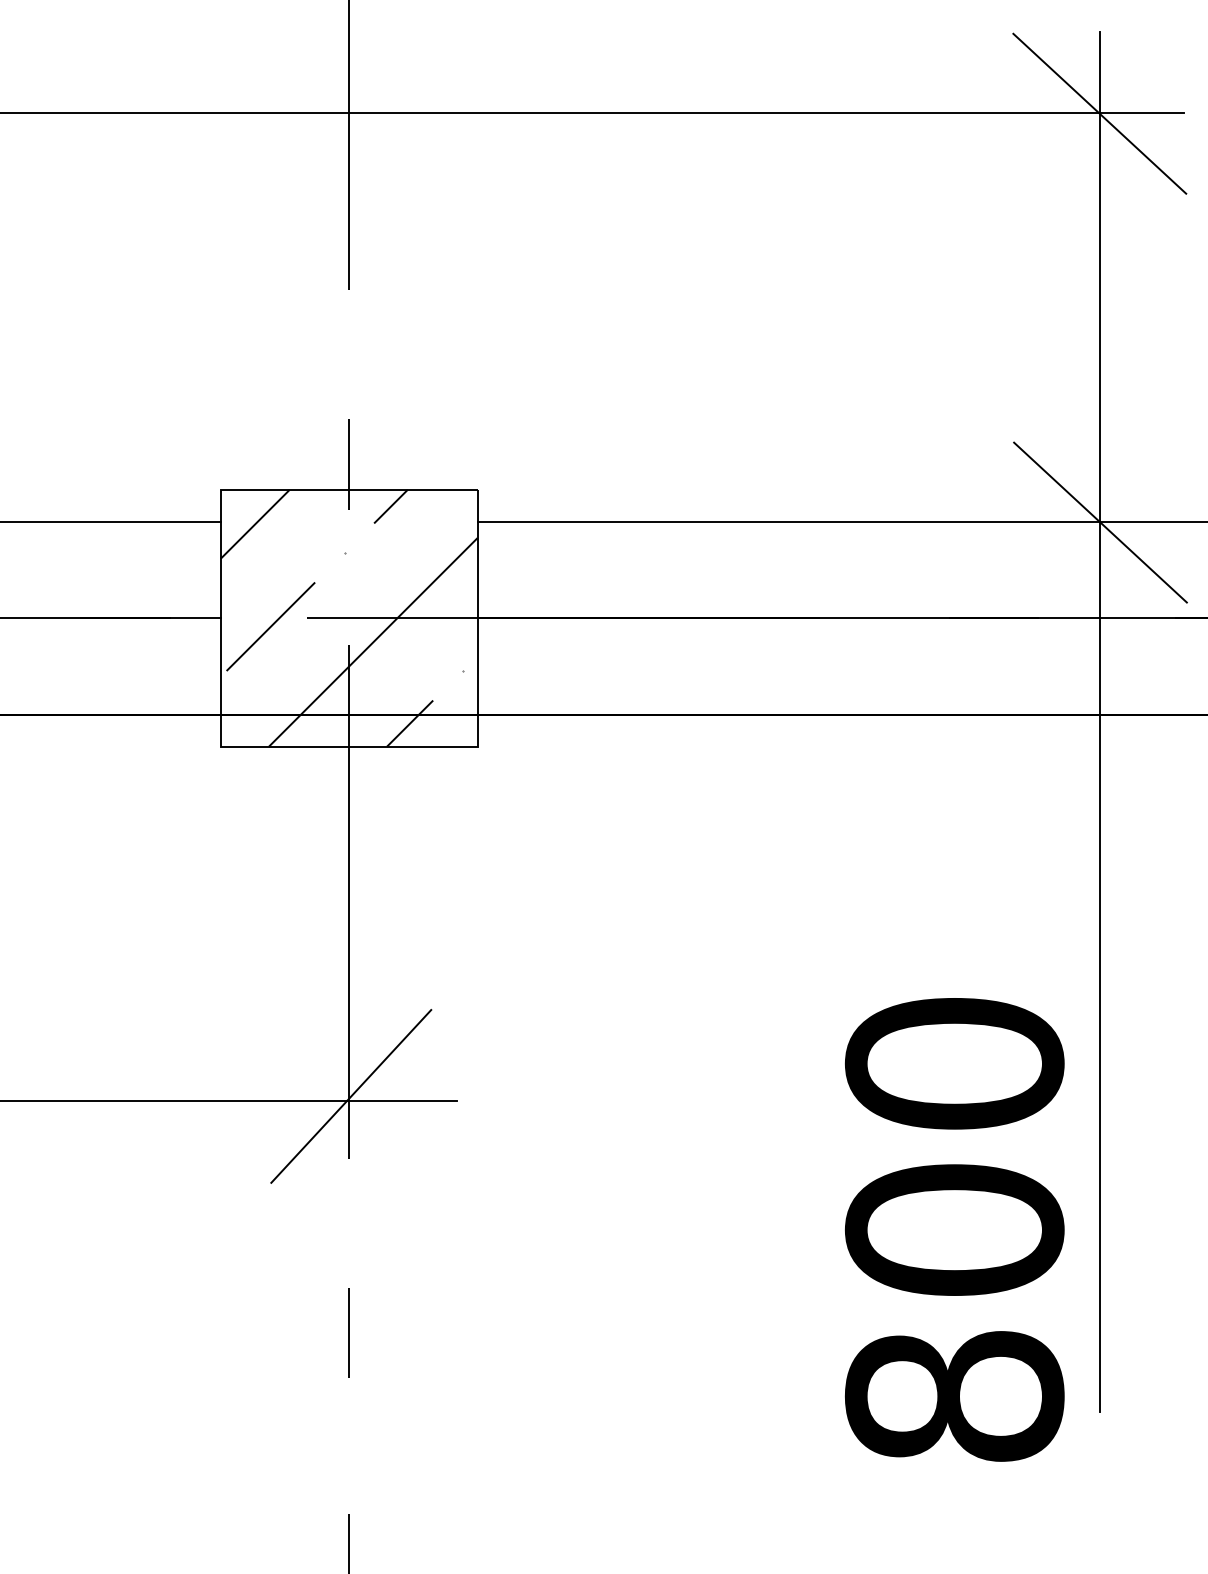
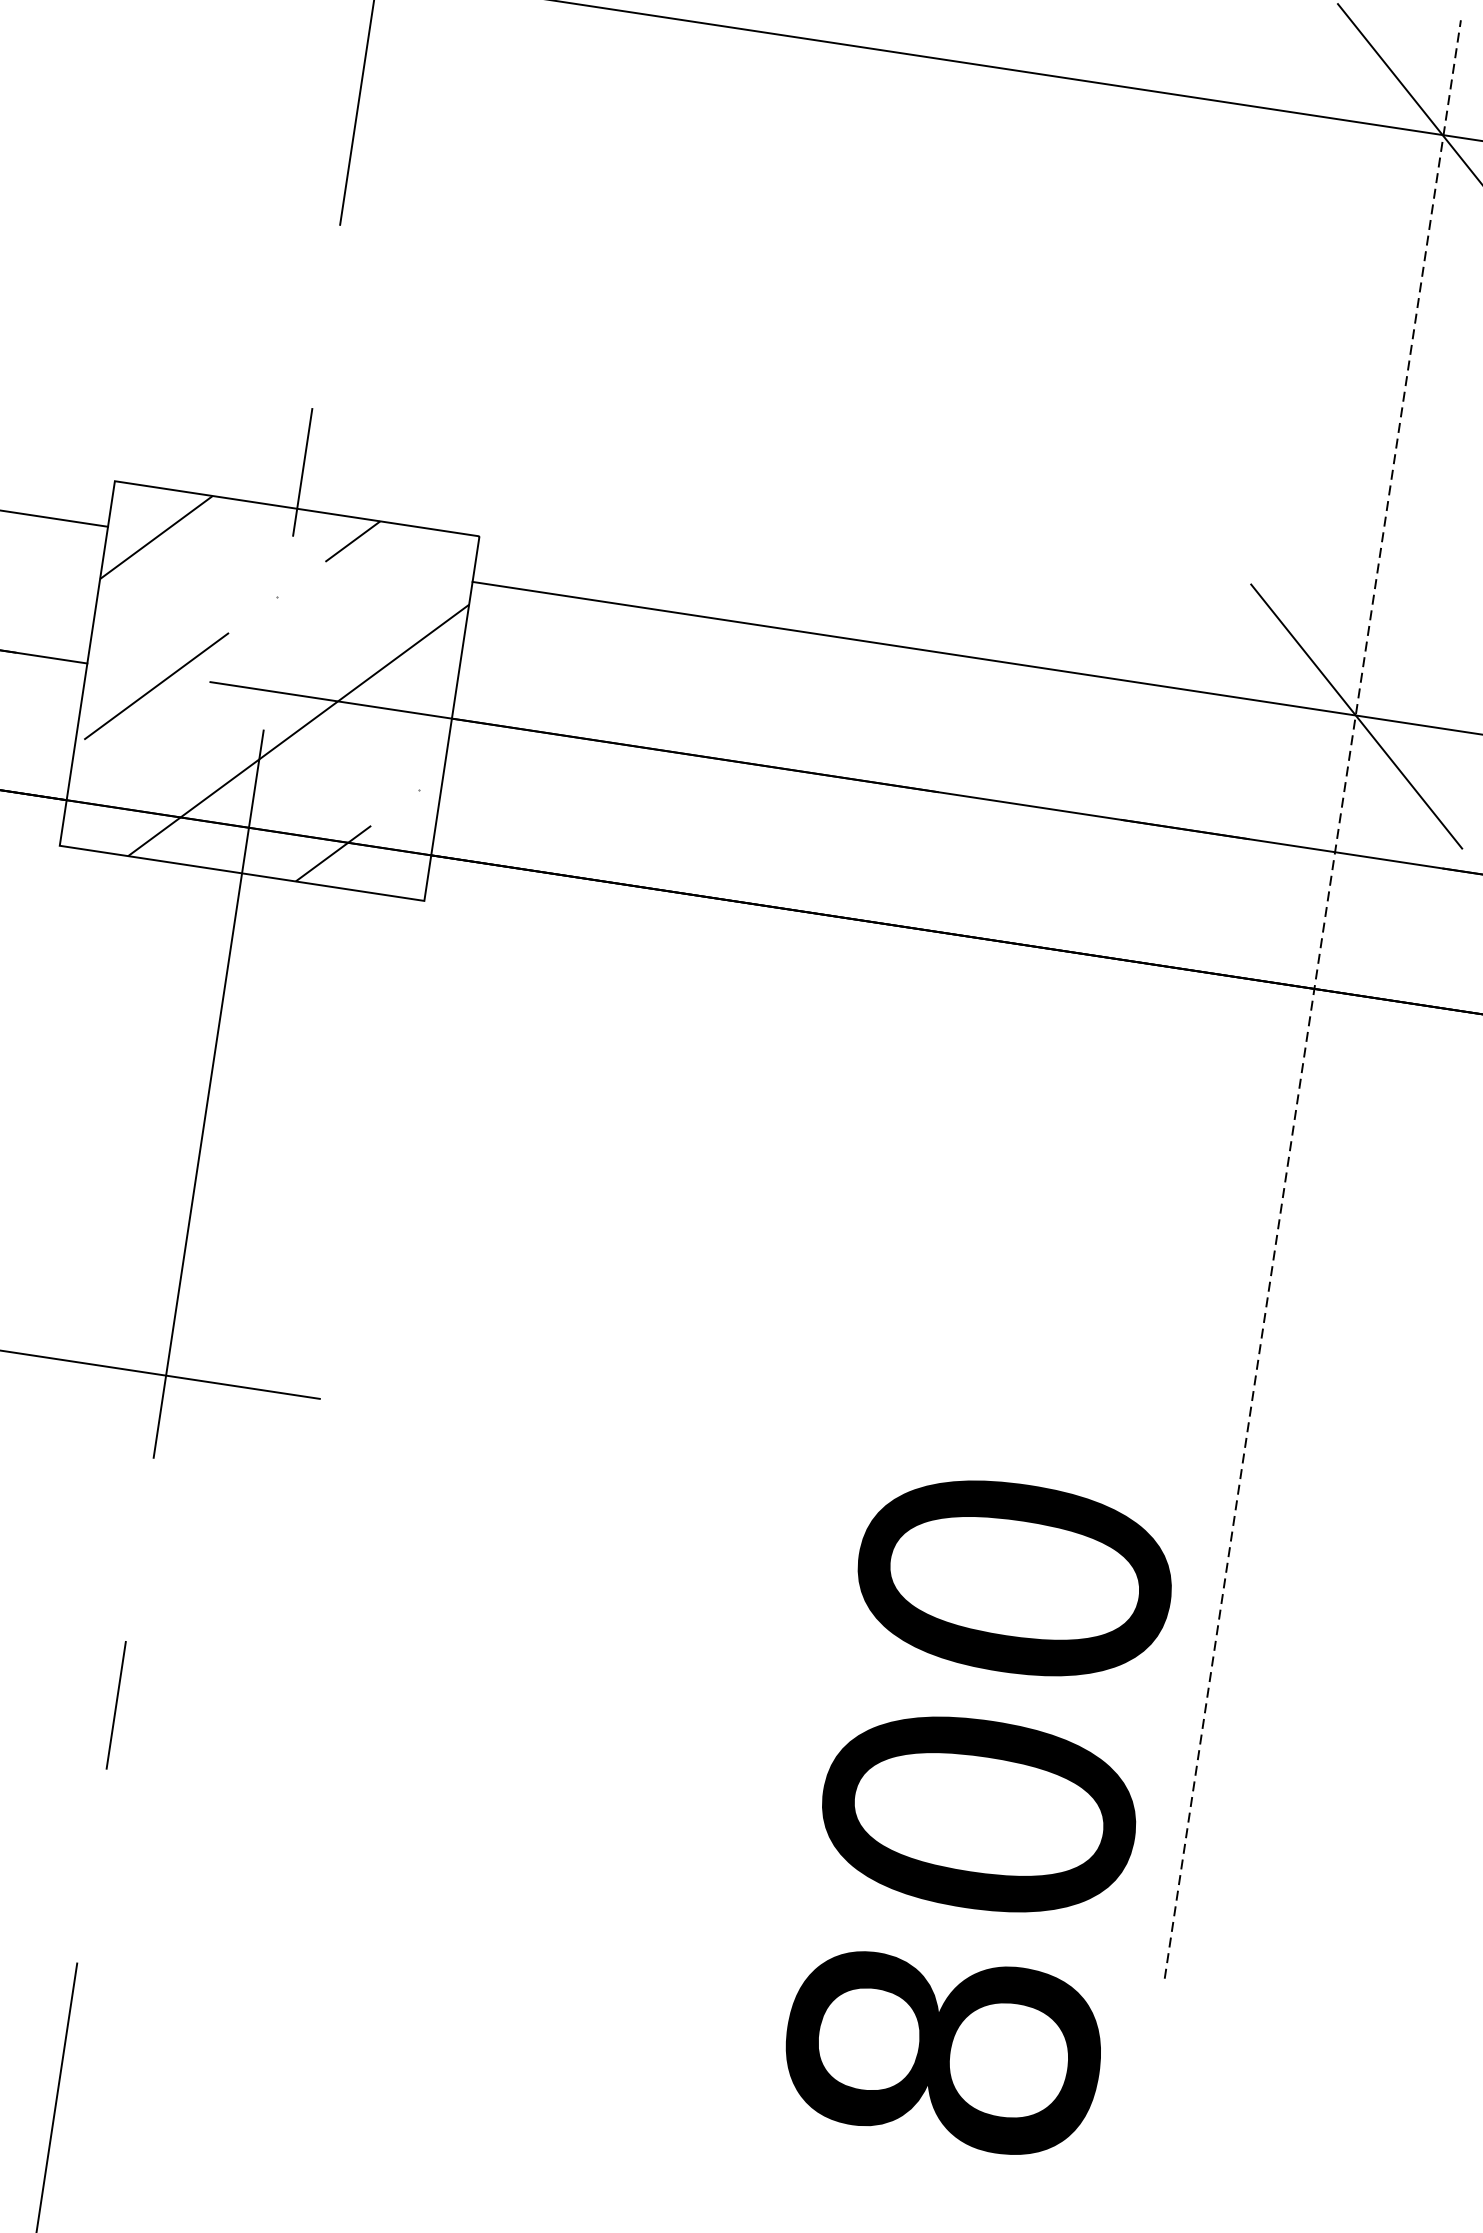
line: (1099, 722) -> (1312, 1000), solid -> dashed
line: (351, 1096) -> (170, 1370), removed
text: (954, 1229) -> (978, 1813), moved

